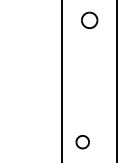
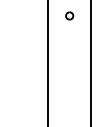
part: (89, 19) -> (69, 15), size x0.6
part: (82, 141) -> (64, 110), removed

